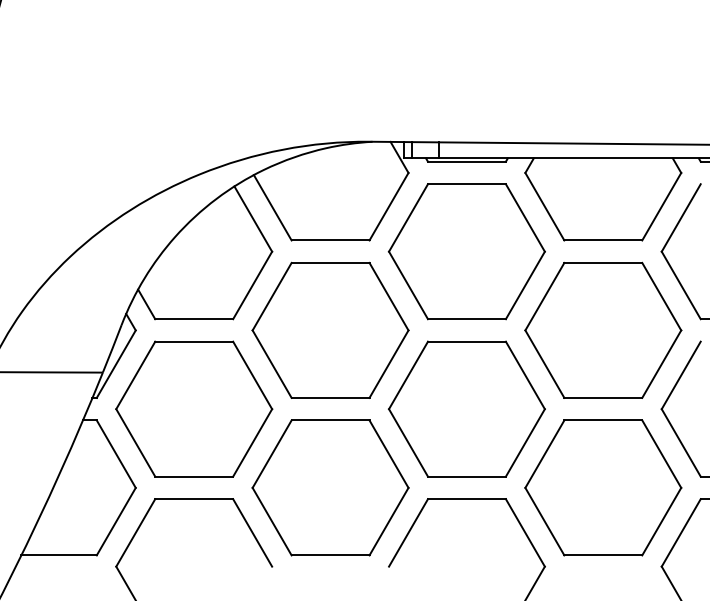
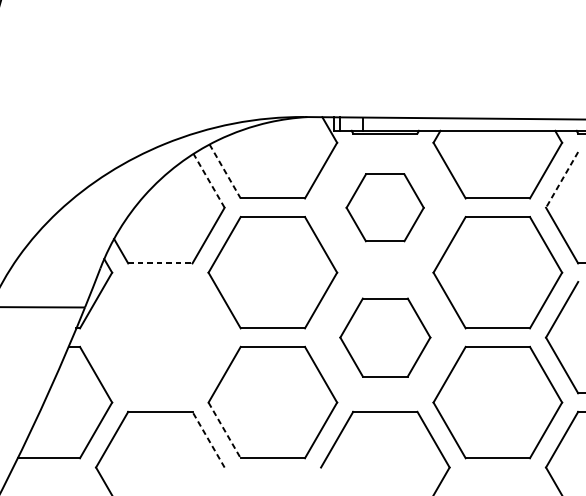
line: (272, 207) -> (224, 171), solid -> dashed
line: (681, 217) -> (562, 179), solid -> dashed
line: (253, 219) -> (209, 181), solid -> dashed
part: (466, 251) -> (384, 207), size x0.6
line: (194, 319) -> (160, 263), solid -> dashed
part: (194, 408) -> (160, 337), removed
part: (466, 408) -> (384, 337), size x0.7
line: (272, 521) -> (224, 430), solid -> dashed
line: (252, 532) -> (208, 439), solid -> dashed

